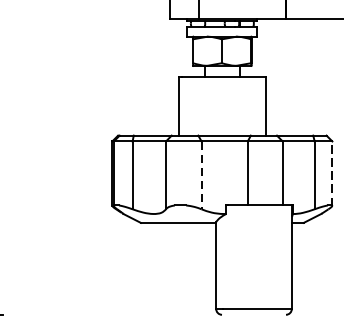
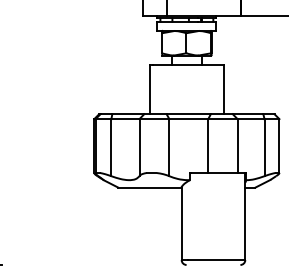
line: (332, 172) -> (279, 145), dashed -> solid
line: (201, 175) -> (169, 147), dashed -> solid

